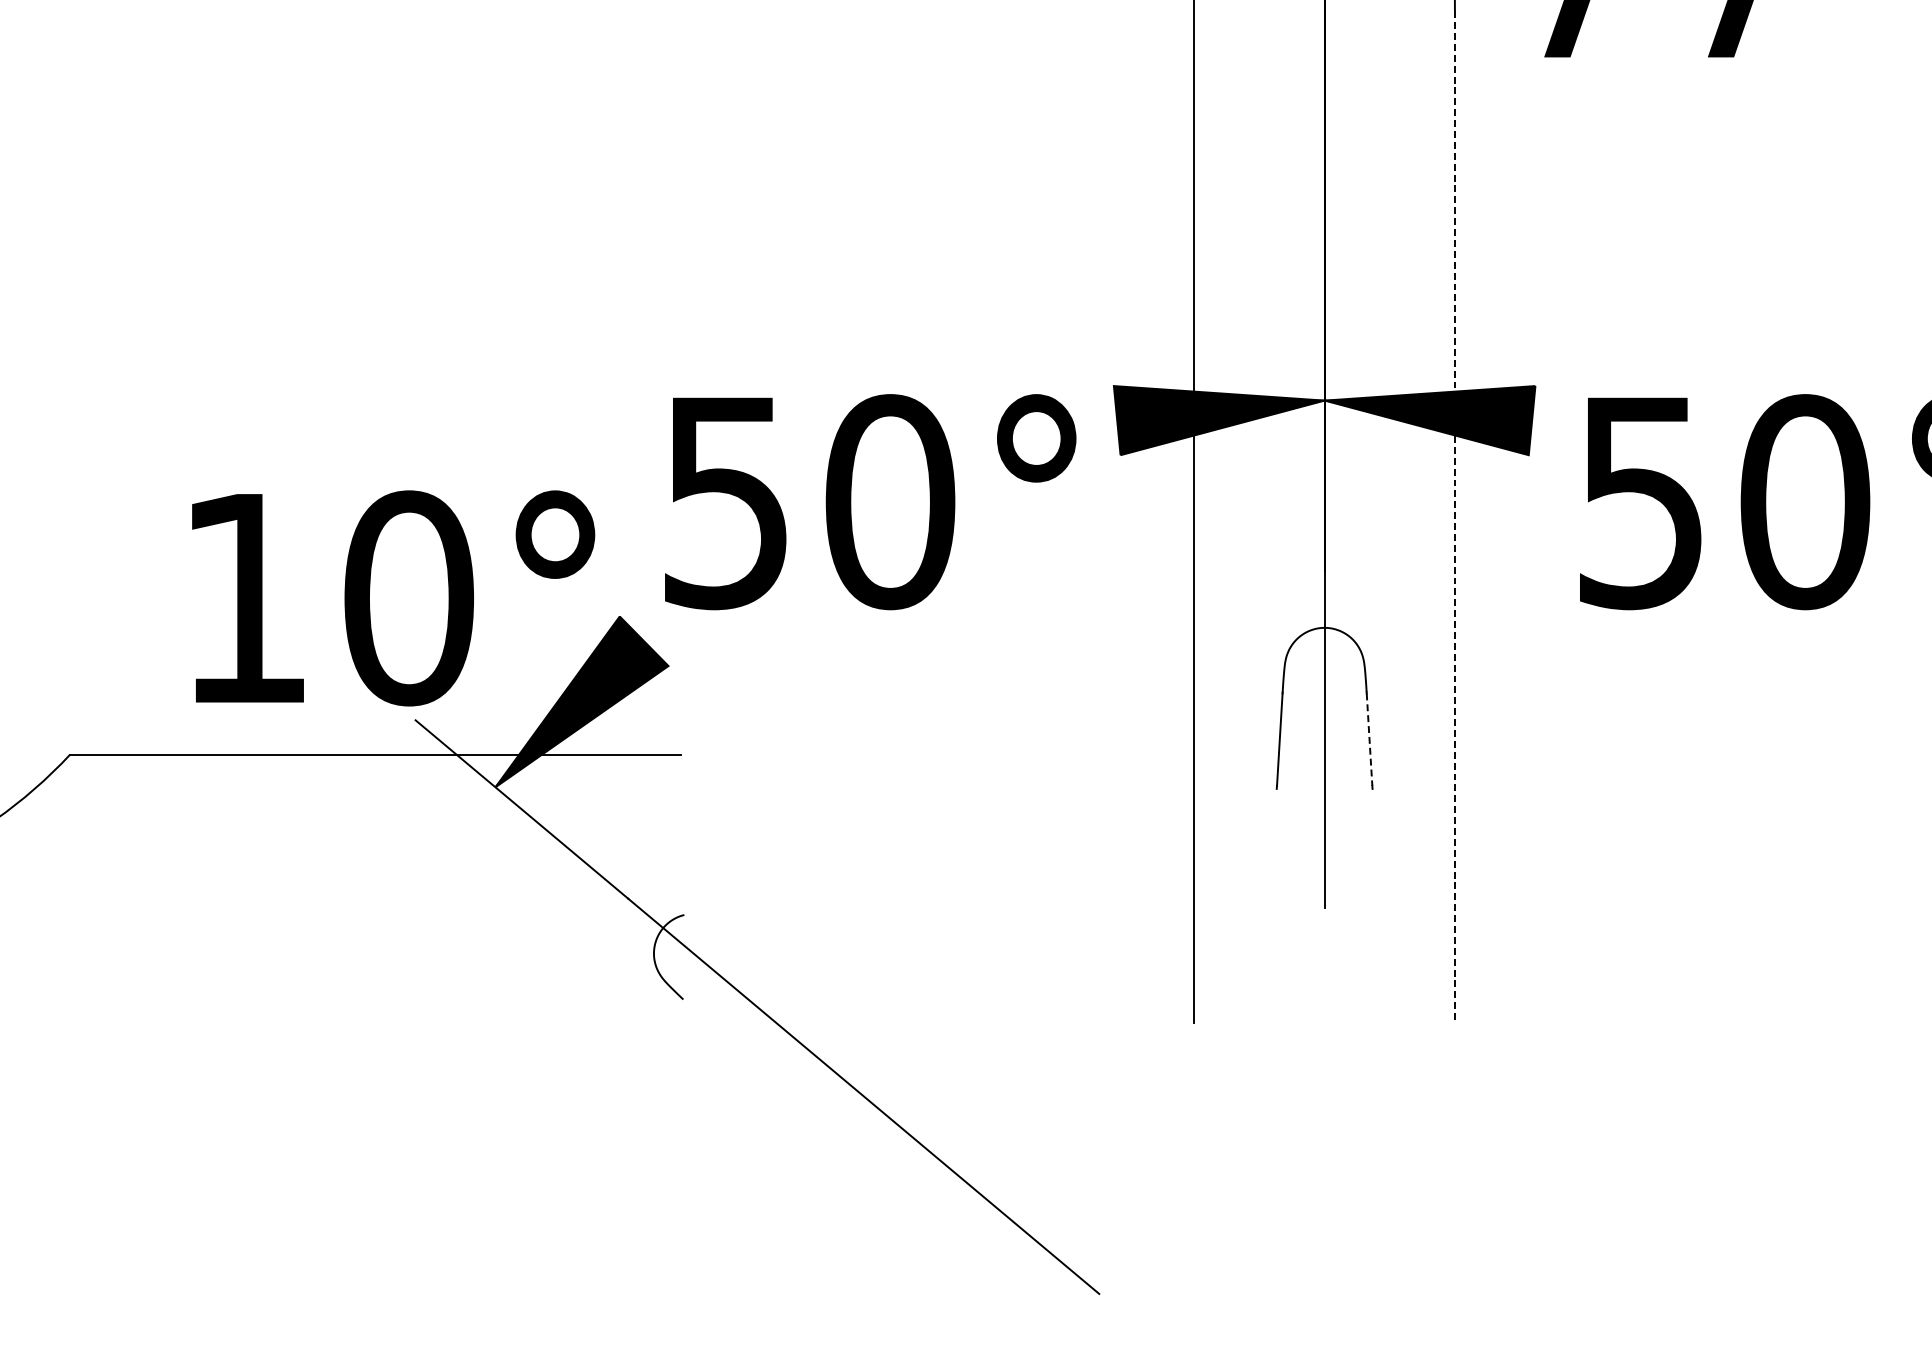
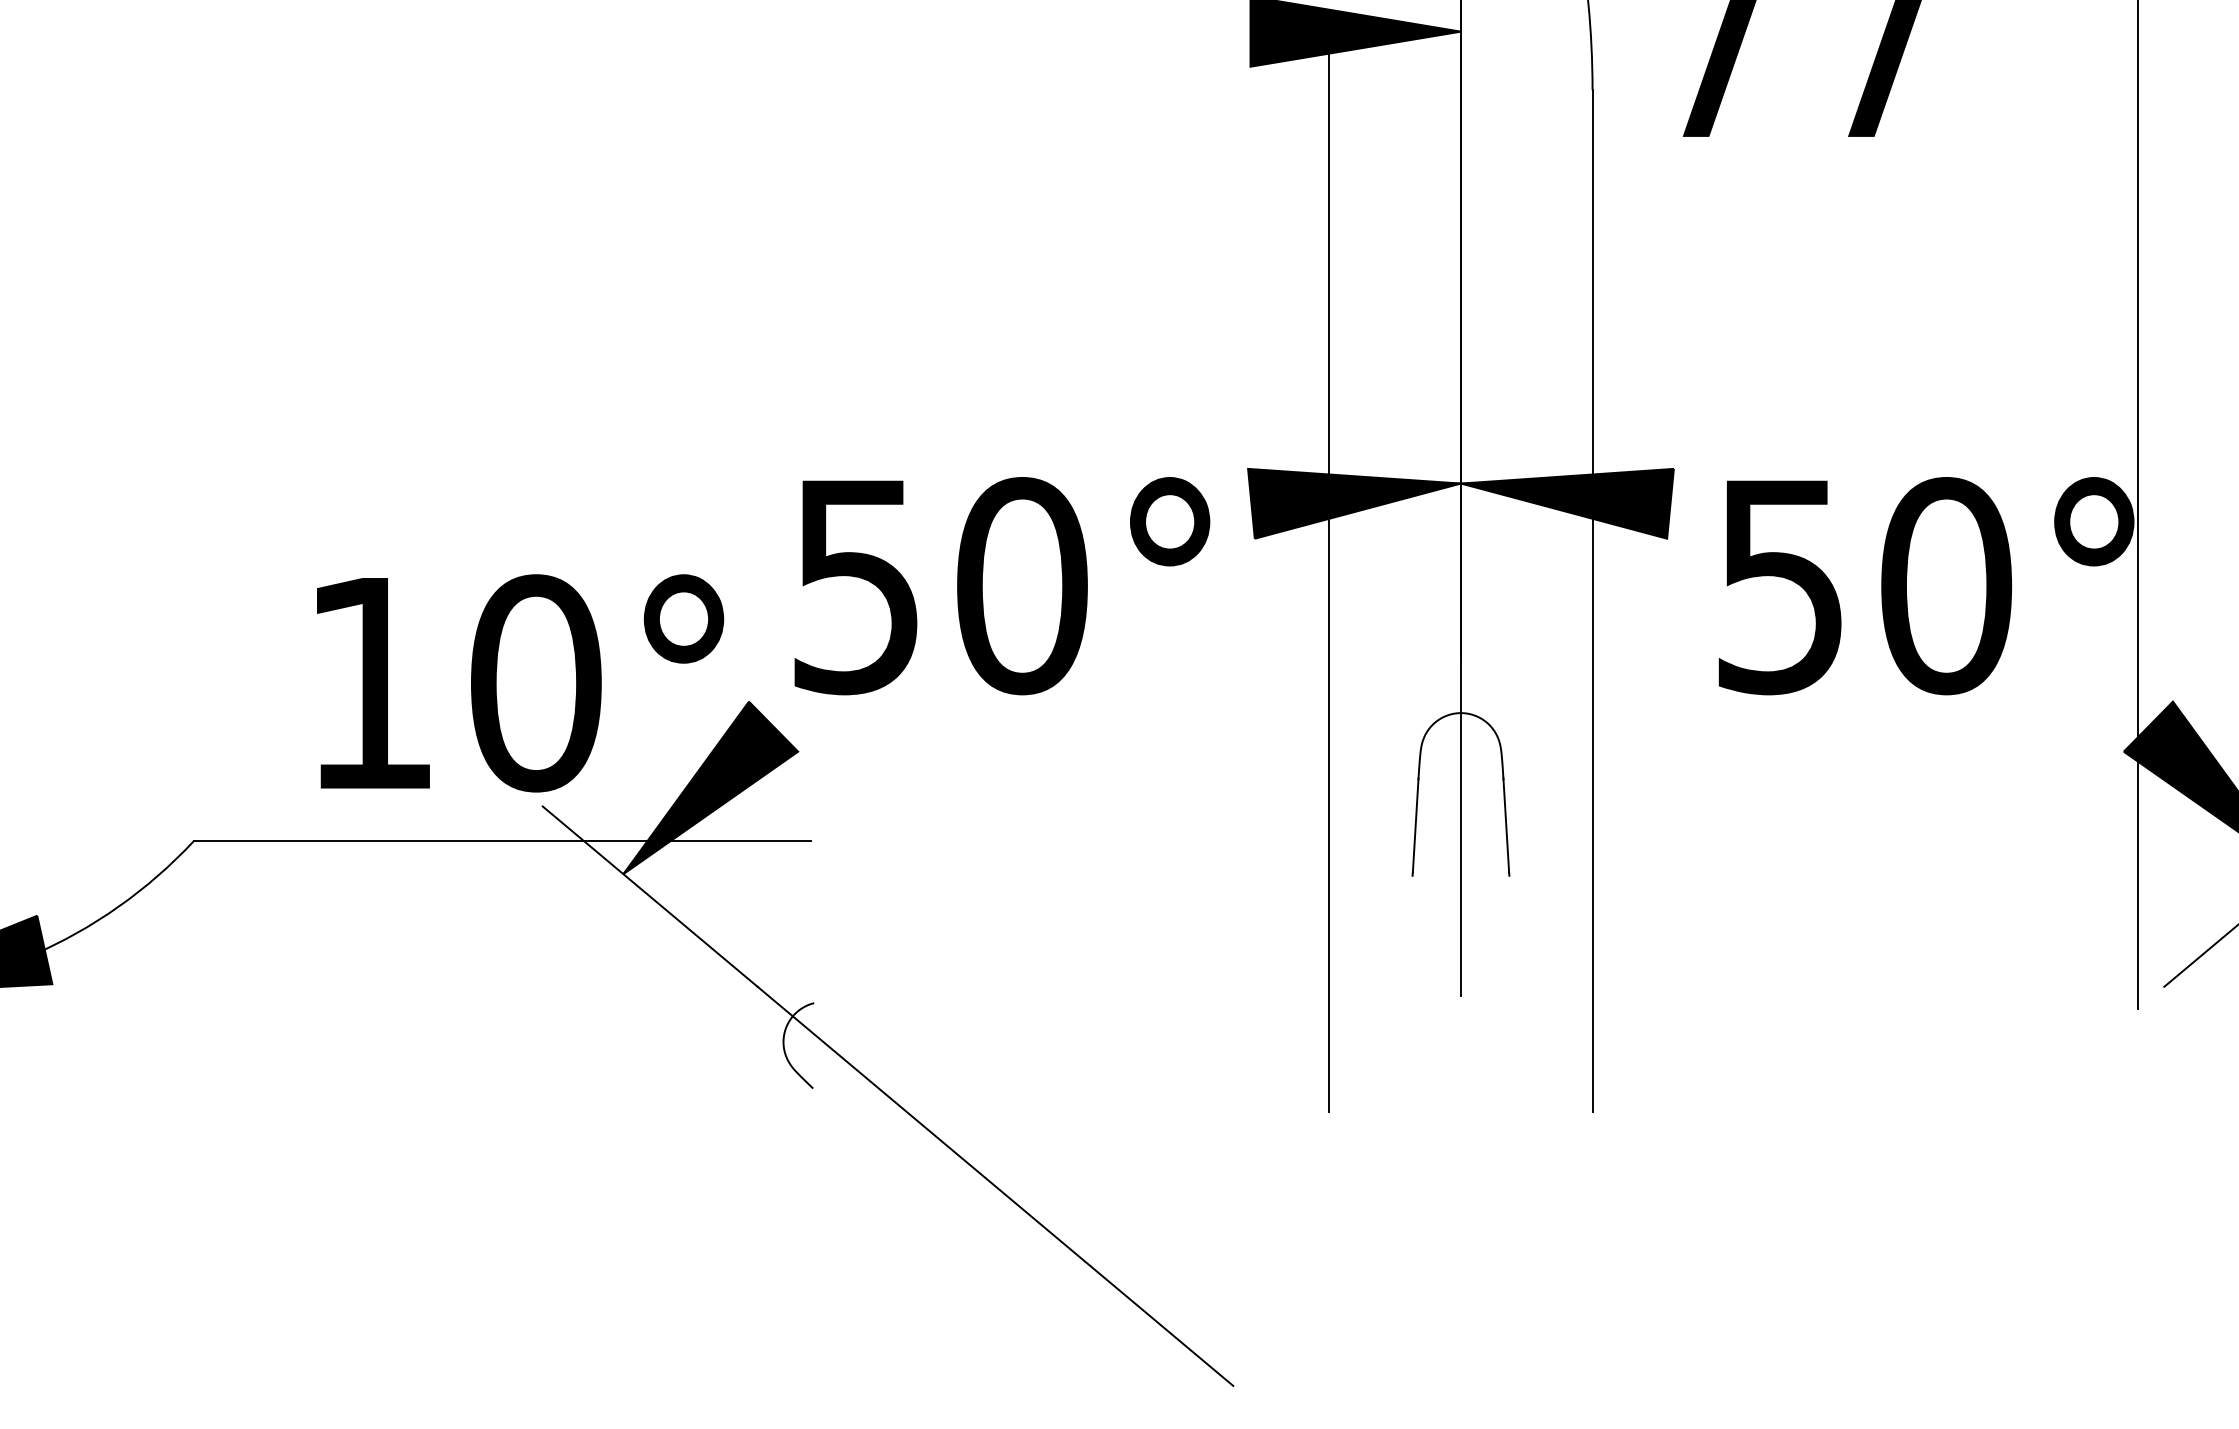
line: (1454, 517) -> (1592, 601), dashed -> solid
line: (1369, 740) -> (1506, 826), dashed -> solid

